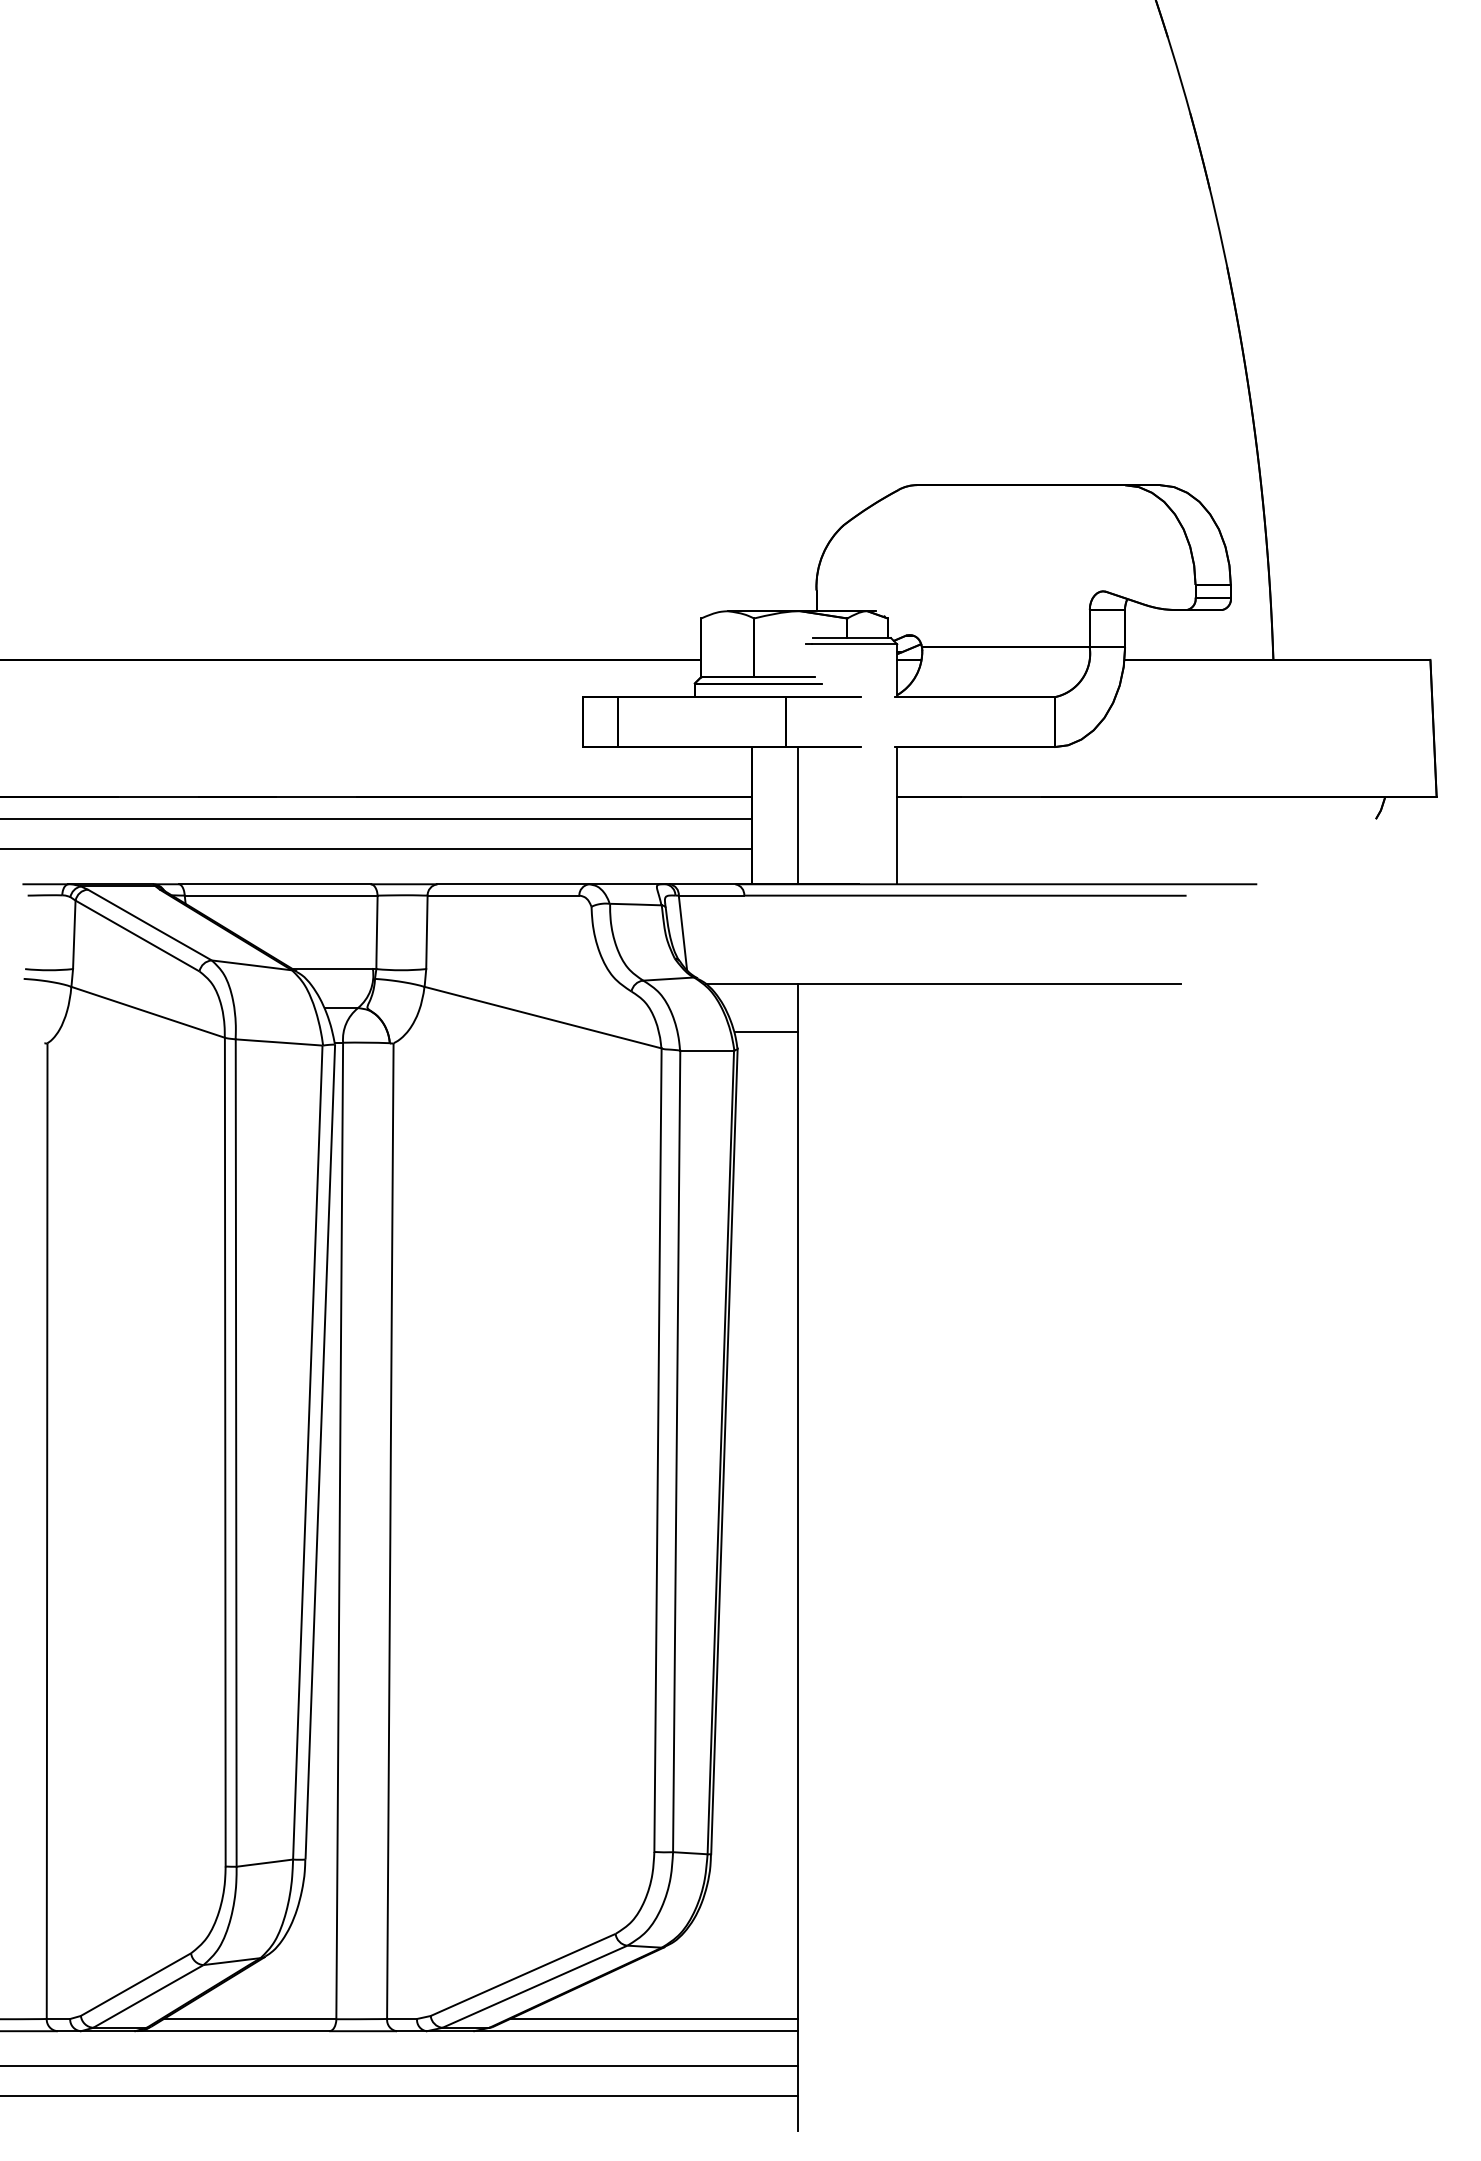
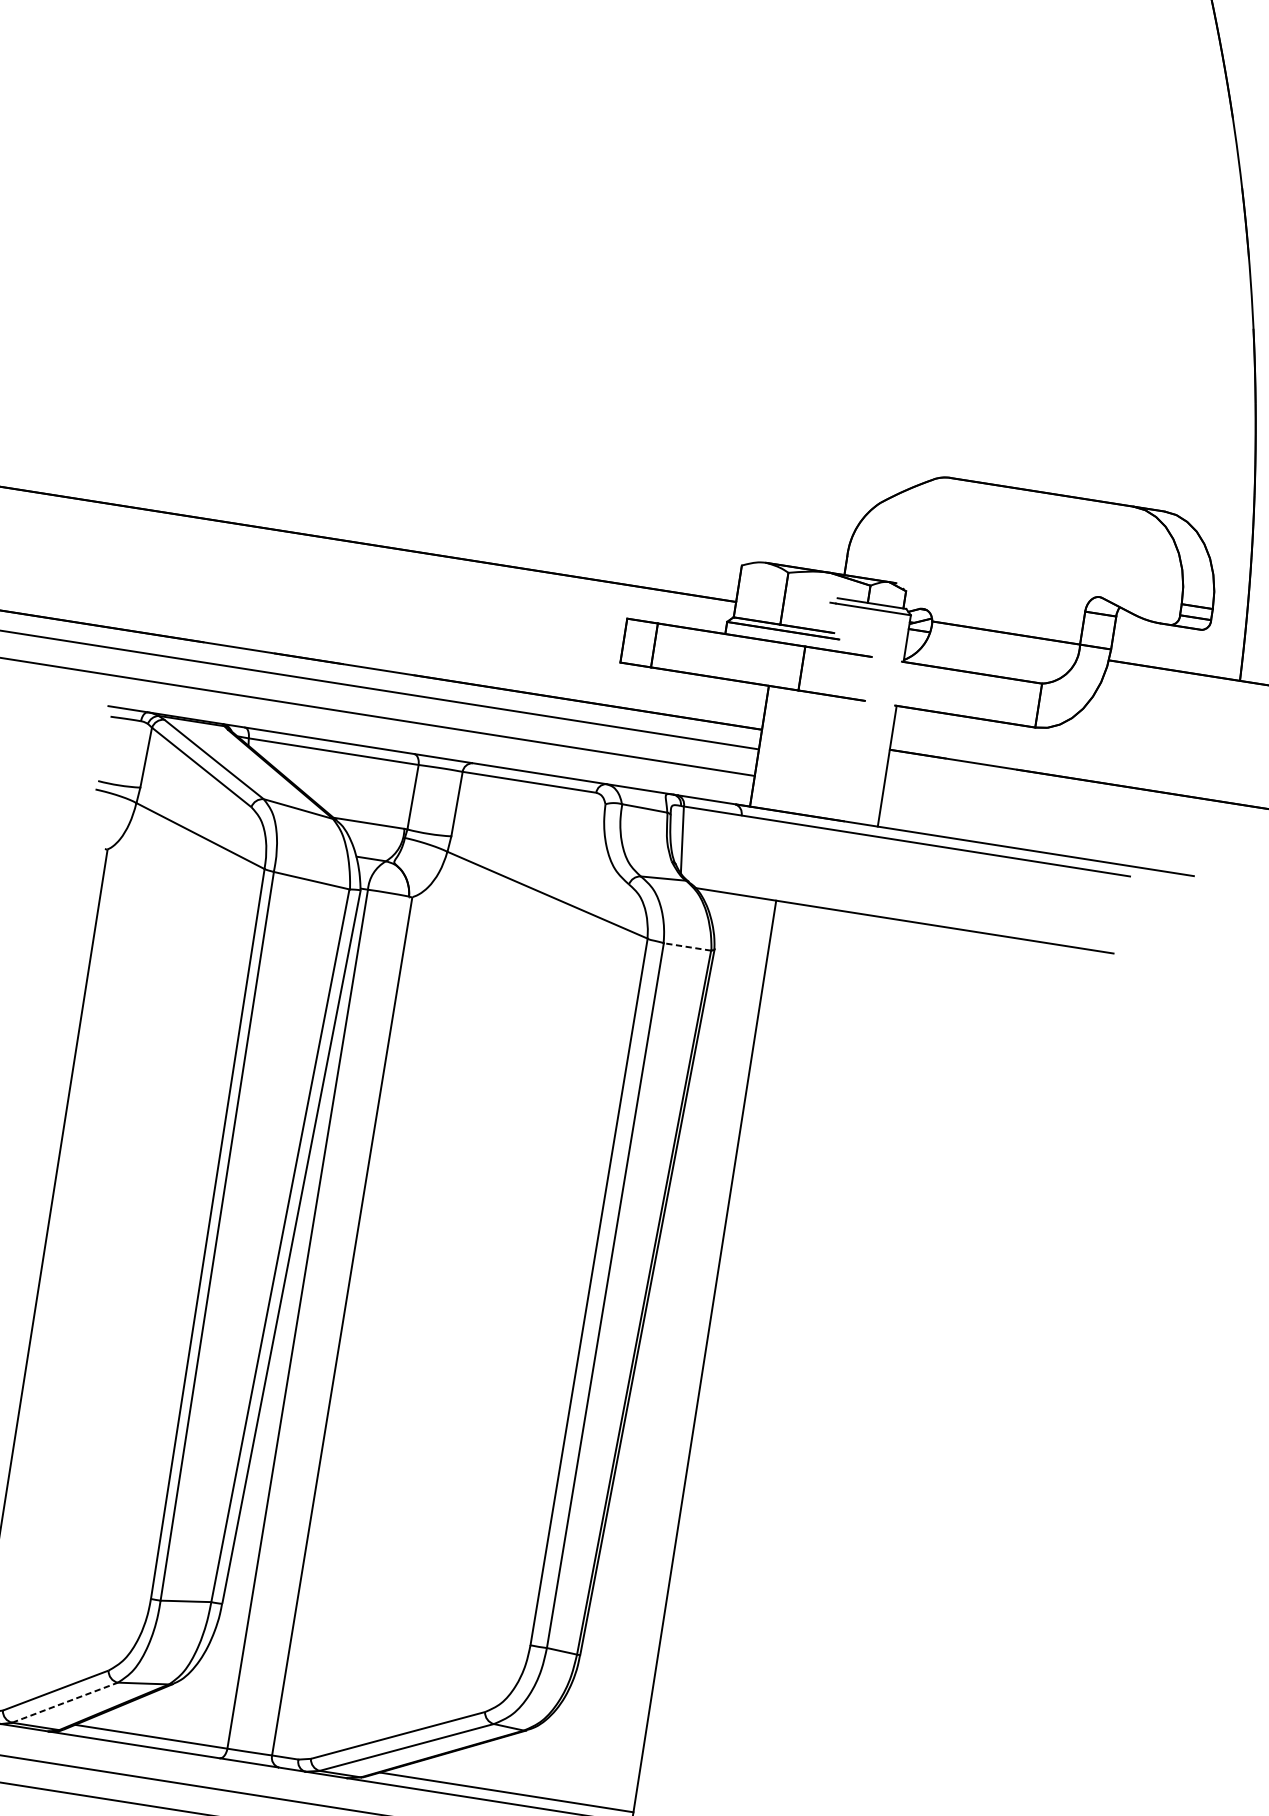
line: (797, 815) -> (799, 752), removed
line: (766, 1032) -> (742, 939), removed
line: (707, 1050) -> (687, 946), solid -> dashed
line: (148, 1996) -> (65, 1702), solid -> dashed

